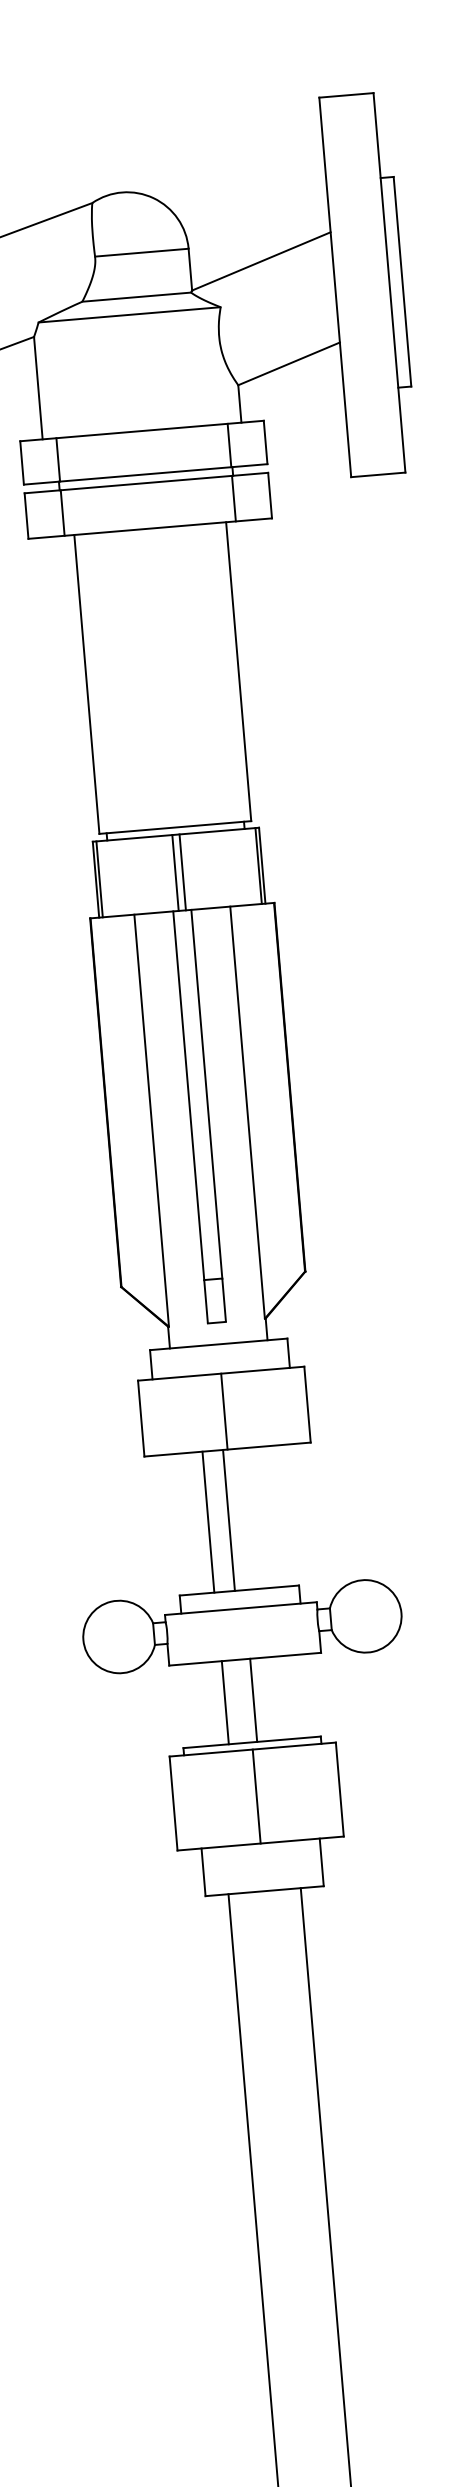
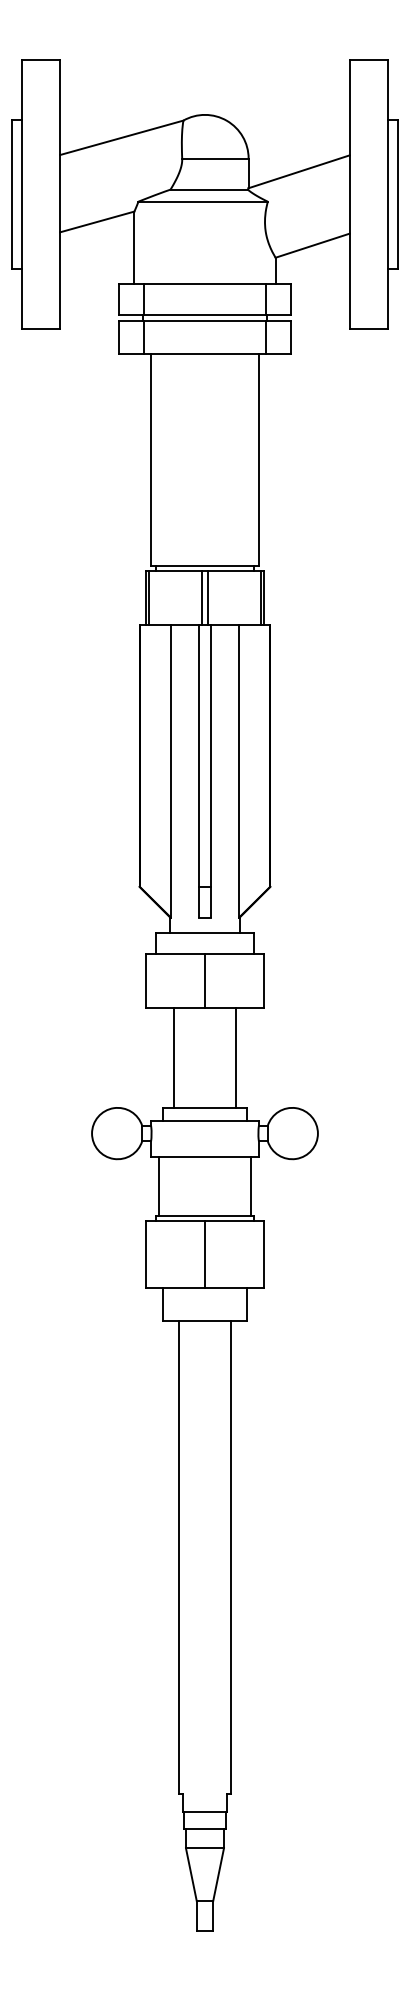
line: (228, 1520) -> (235, 1057), moved
line: (208, 1521) -> (174, 1057), moved
line: (253, 1699) -> (250, 1185), moved
line: (225, 1701) -> (159, 1185), moved

